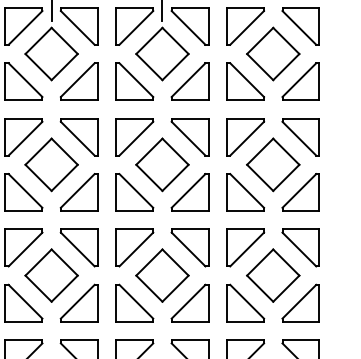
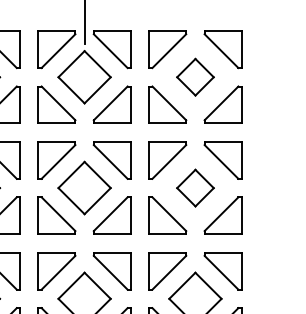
part: (273, 53) -> (195, 76), size x0.7
part: (273, 164) -> (195, 187), size x0.7

